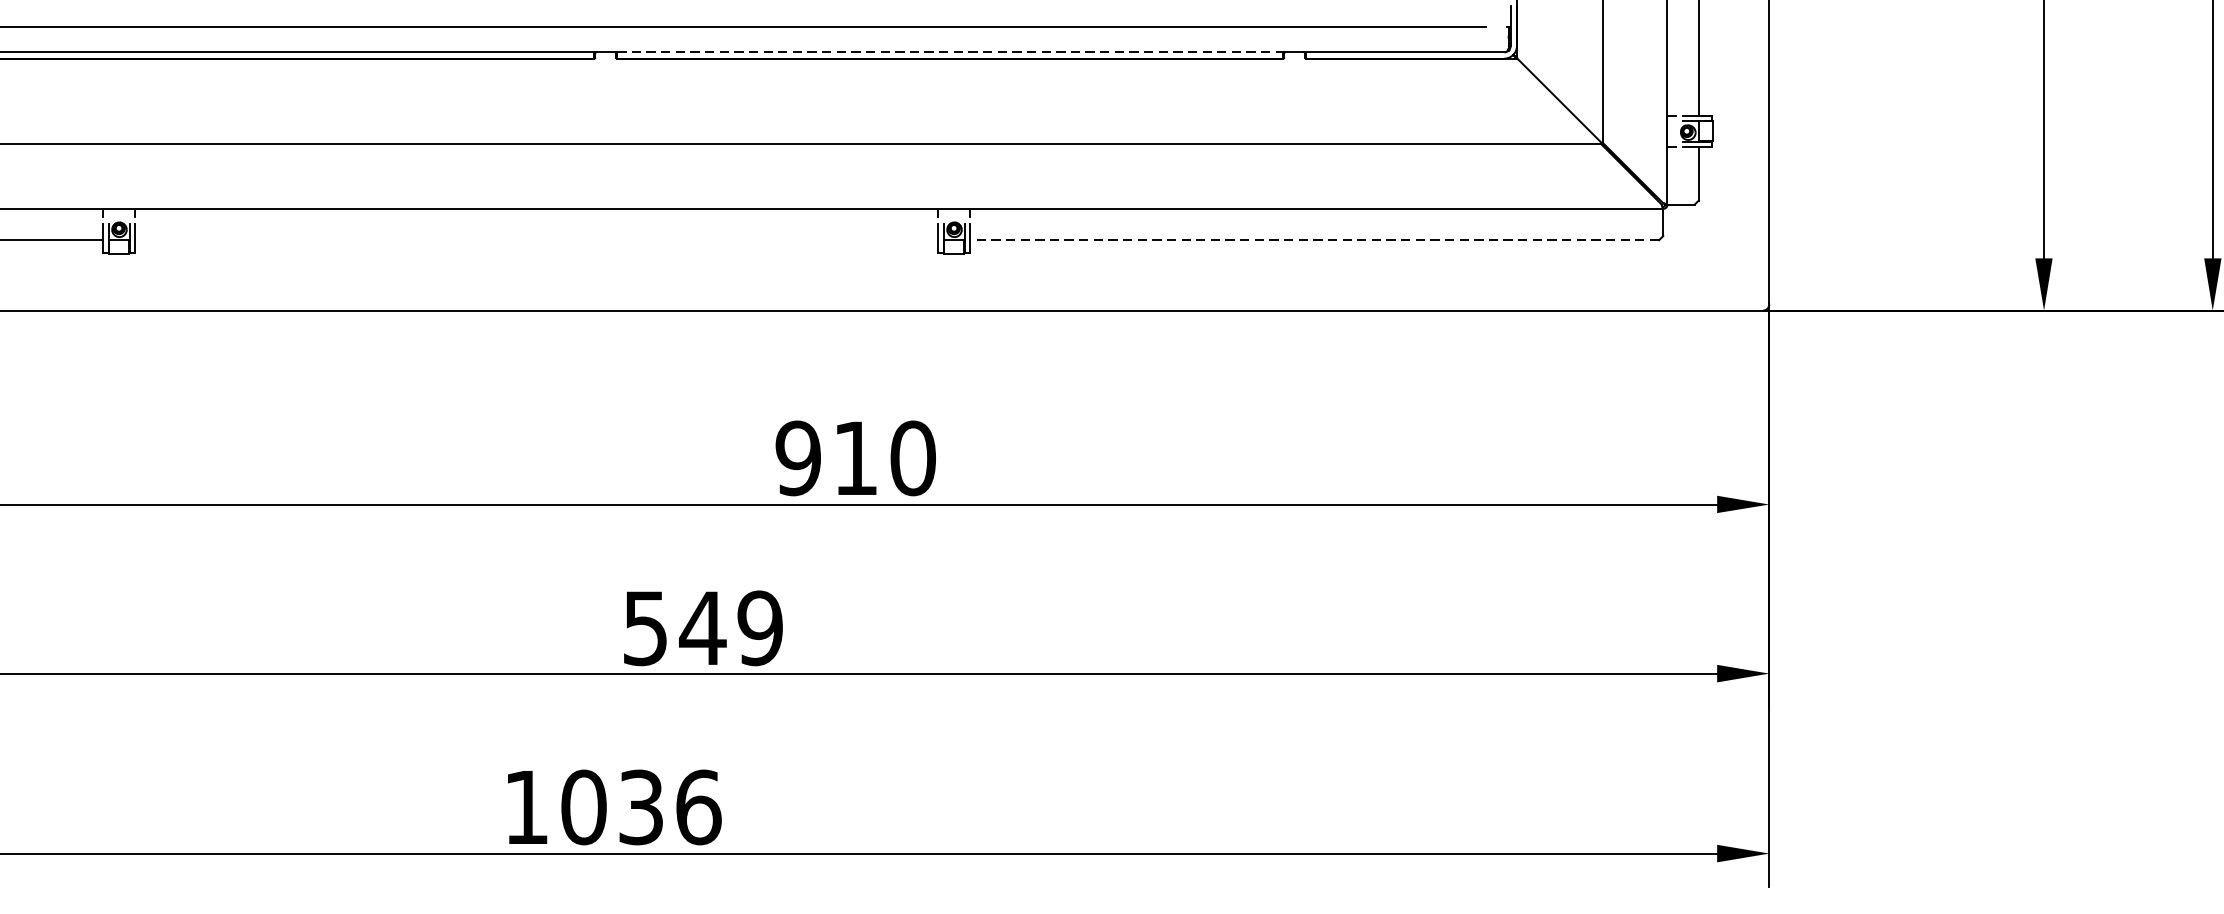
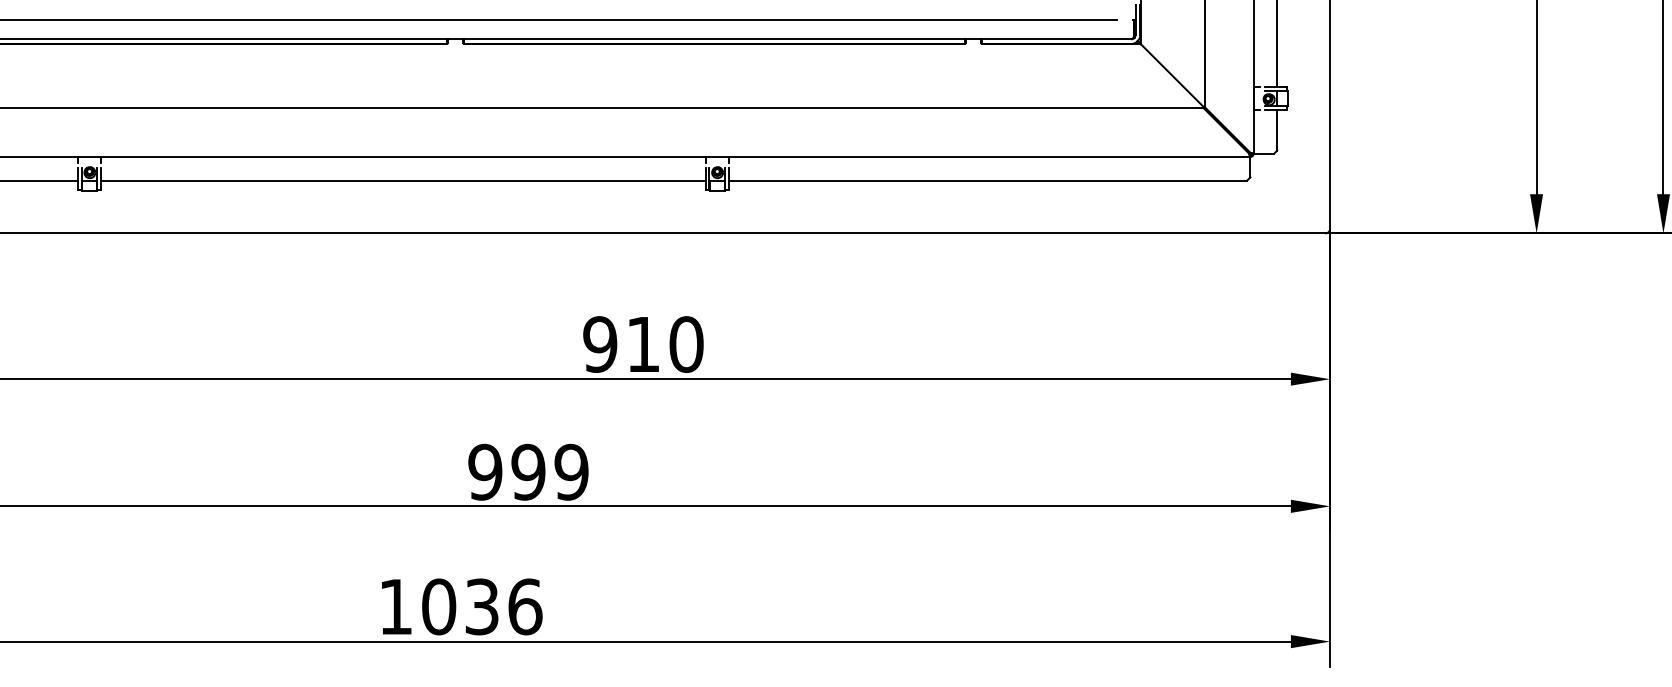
line: (950, 52) -> (714, 39), dashed -> solid
line: (536, 240) -> (403, 180), added
line: (1313, 240) -> (987, 180), dashed -> solid
text: (674, 627) -> (507, 471), 549 -> 999

